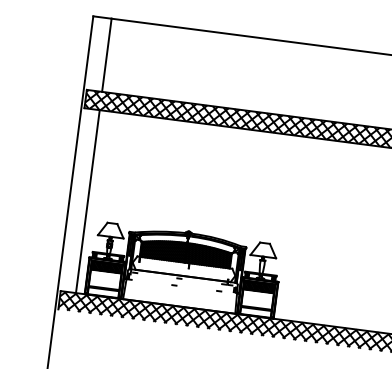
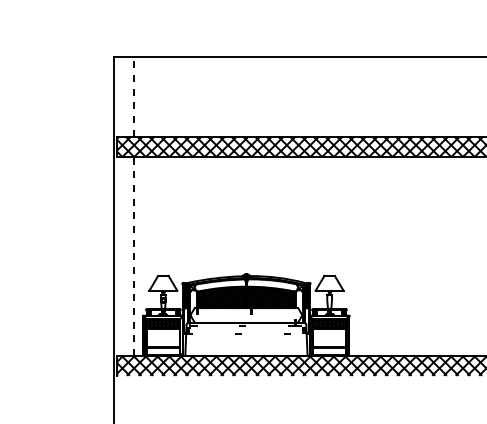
line: (106, 55) -> (133, 96), solid -> dashed
line: (87, 201) -> (133, 256), solid -> dashed

